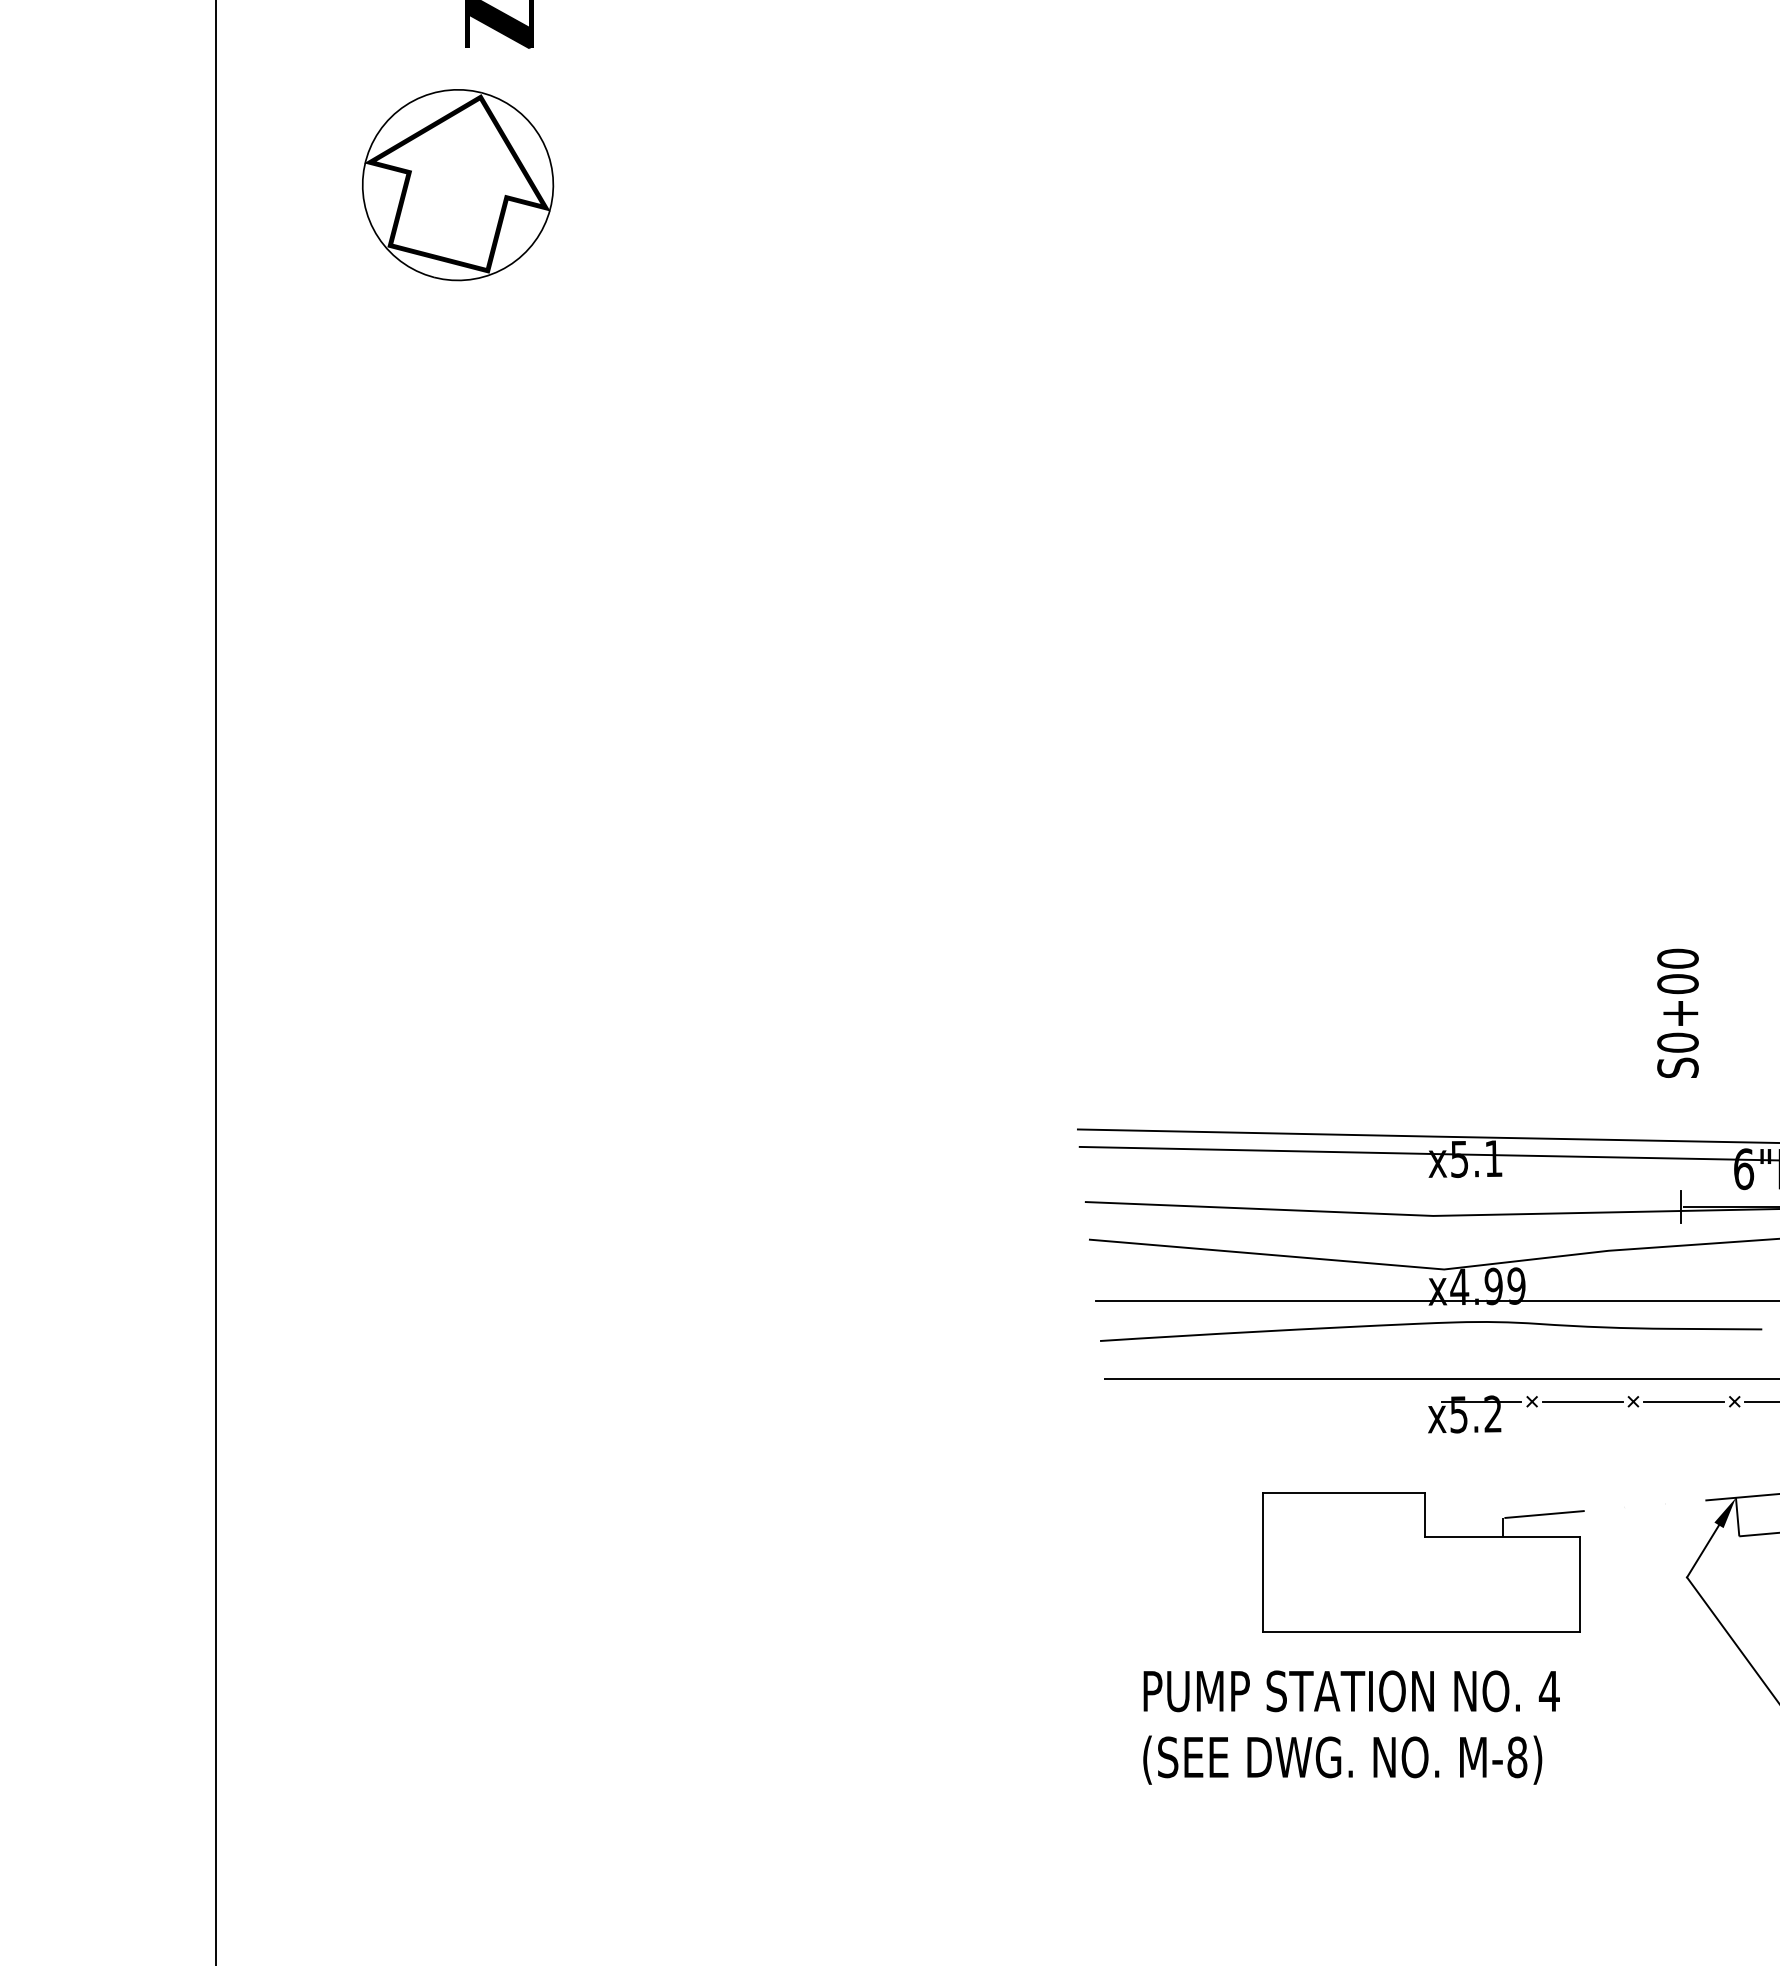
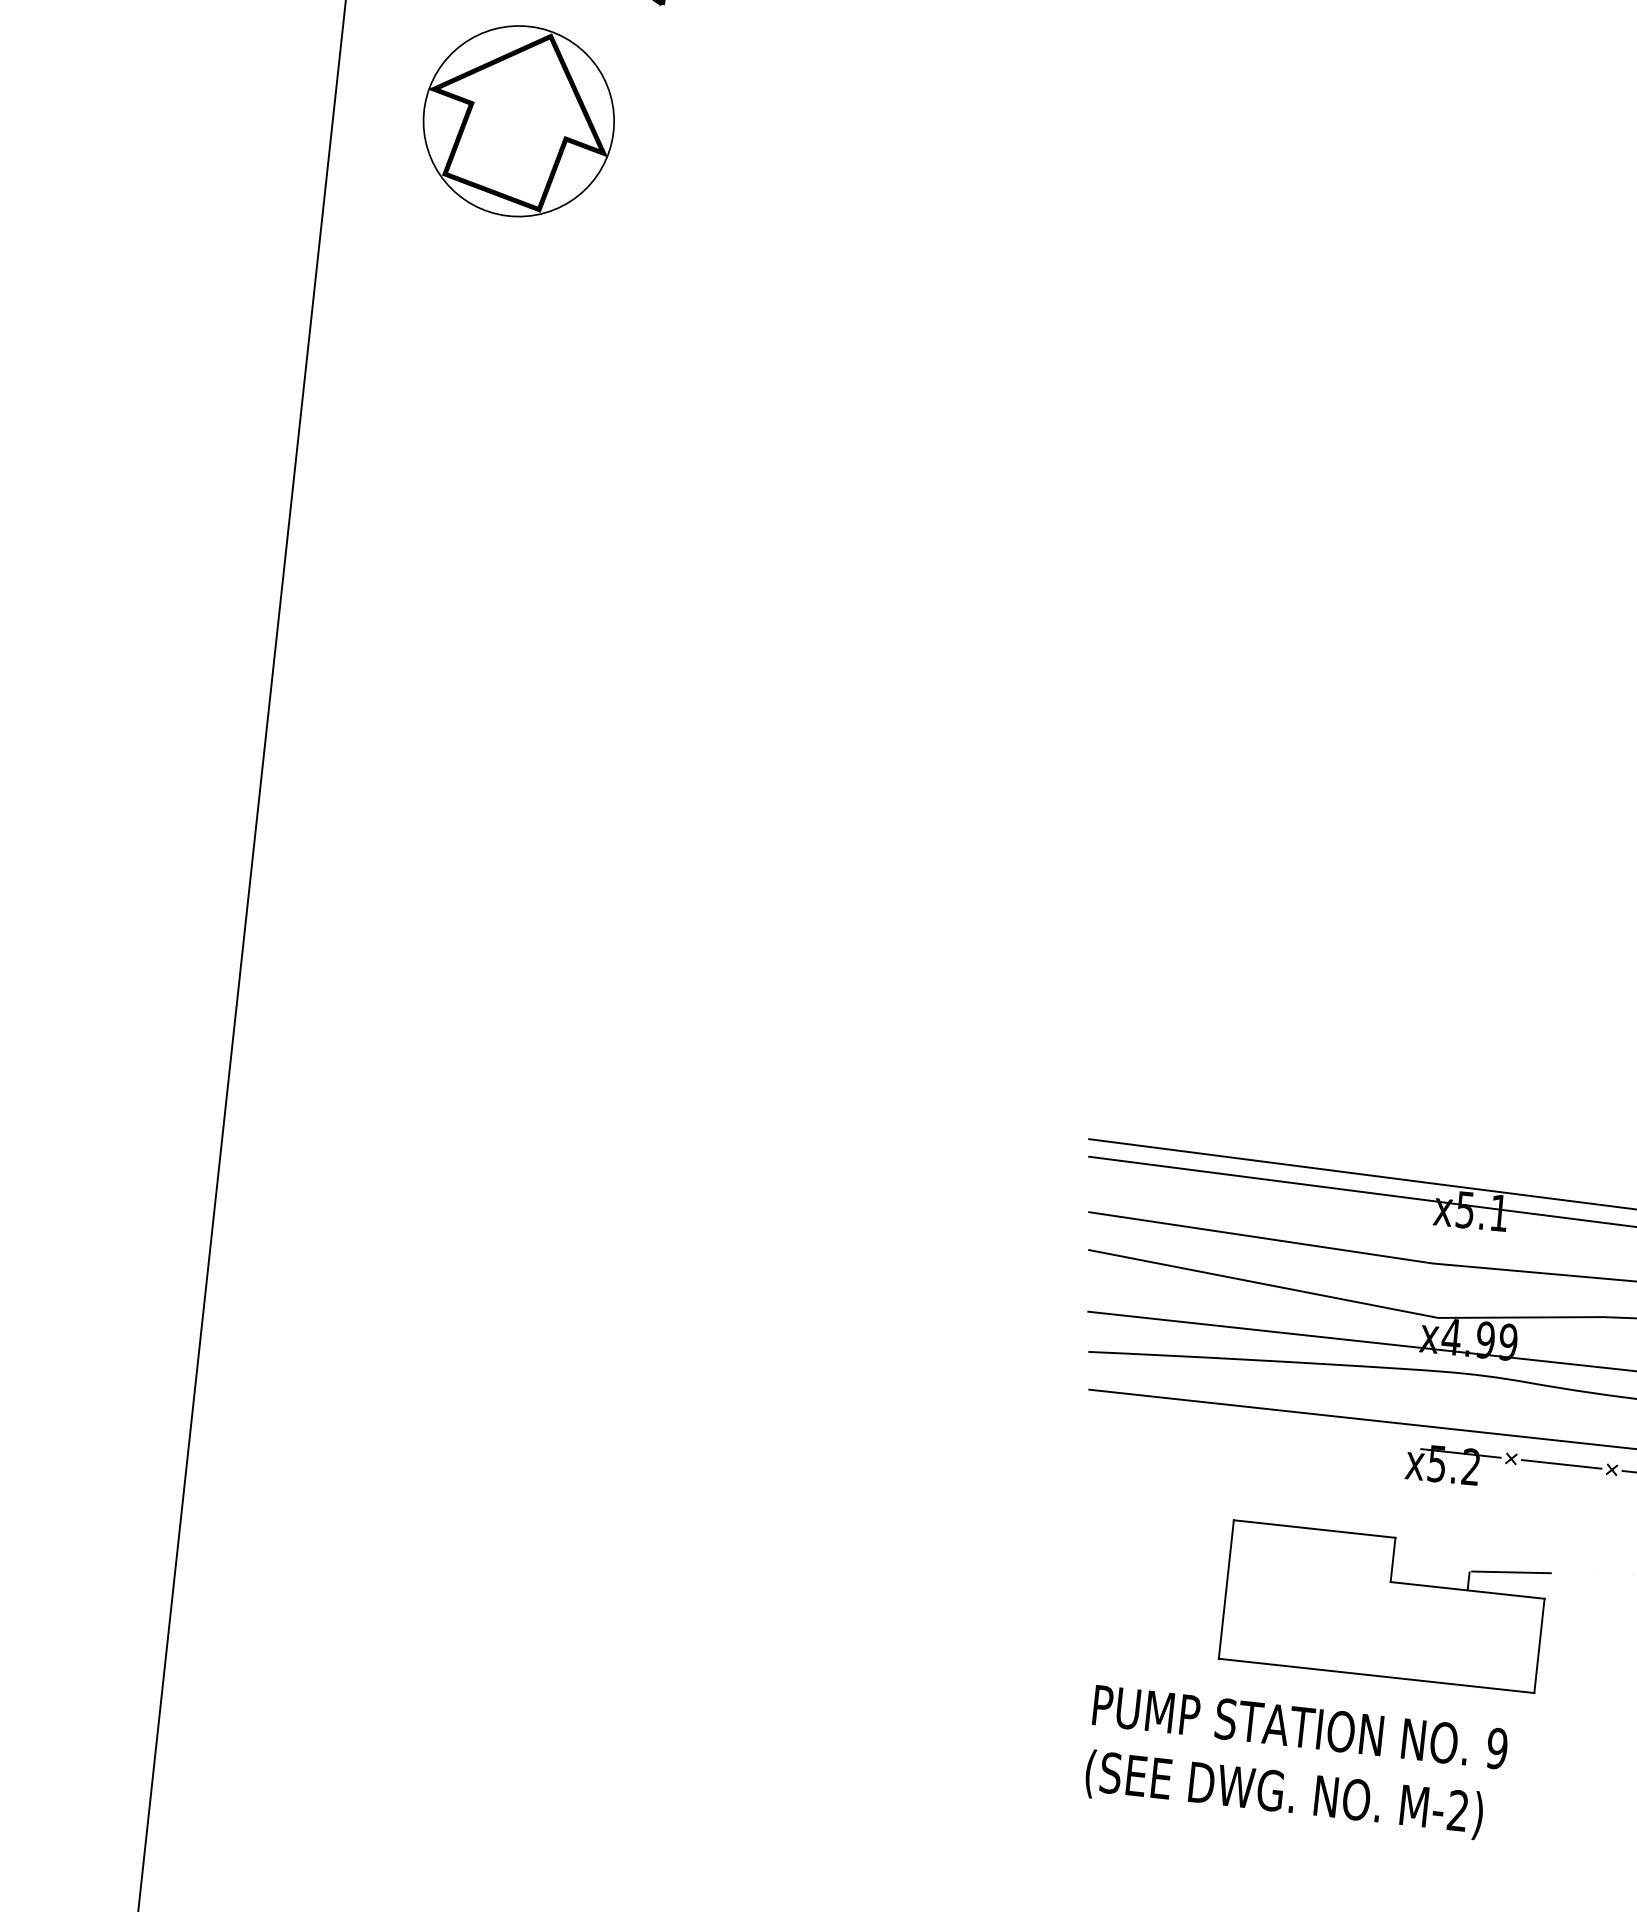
part: (458, 185) -> (519, 121), moved
text: (1548, 1691) -> (1496, 1748), 4 -> 9
text: (1517, 1757) -> (1458, 1811), M-8) -> M-2)

